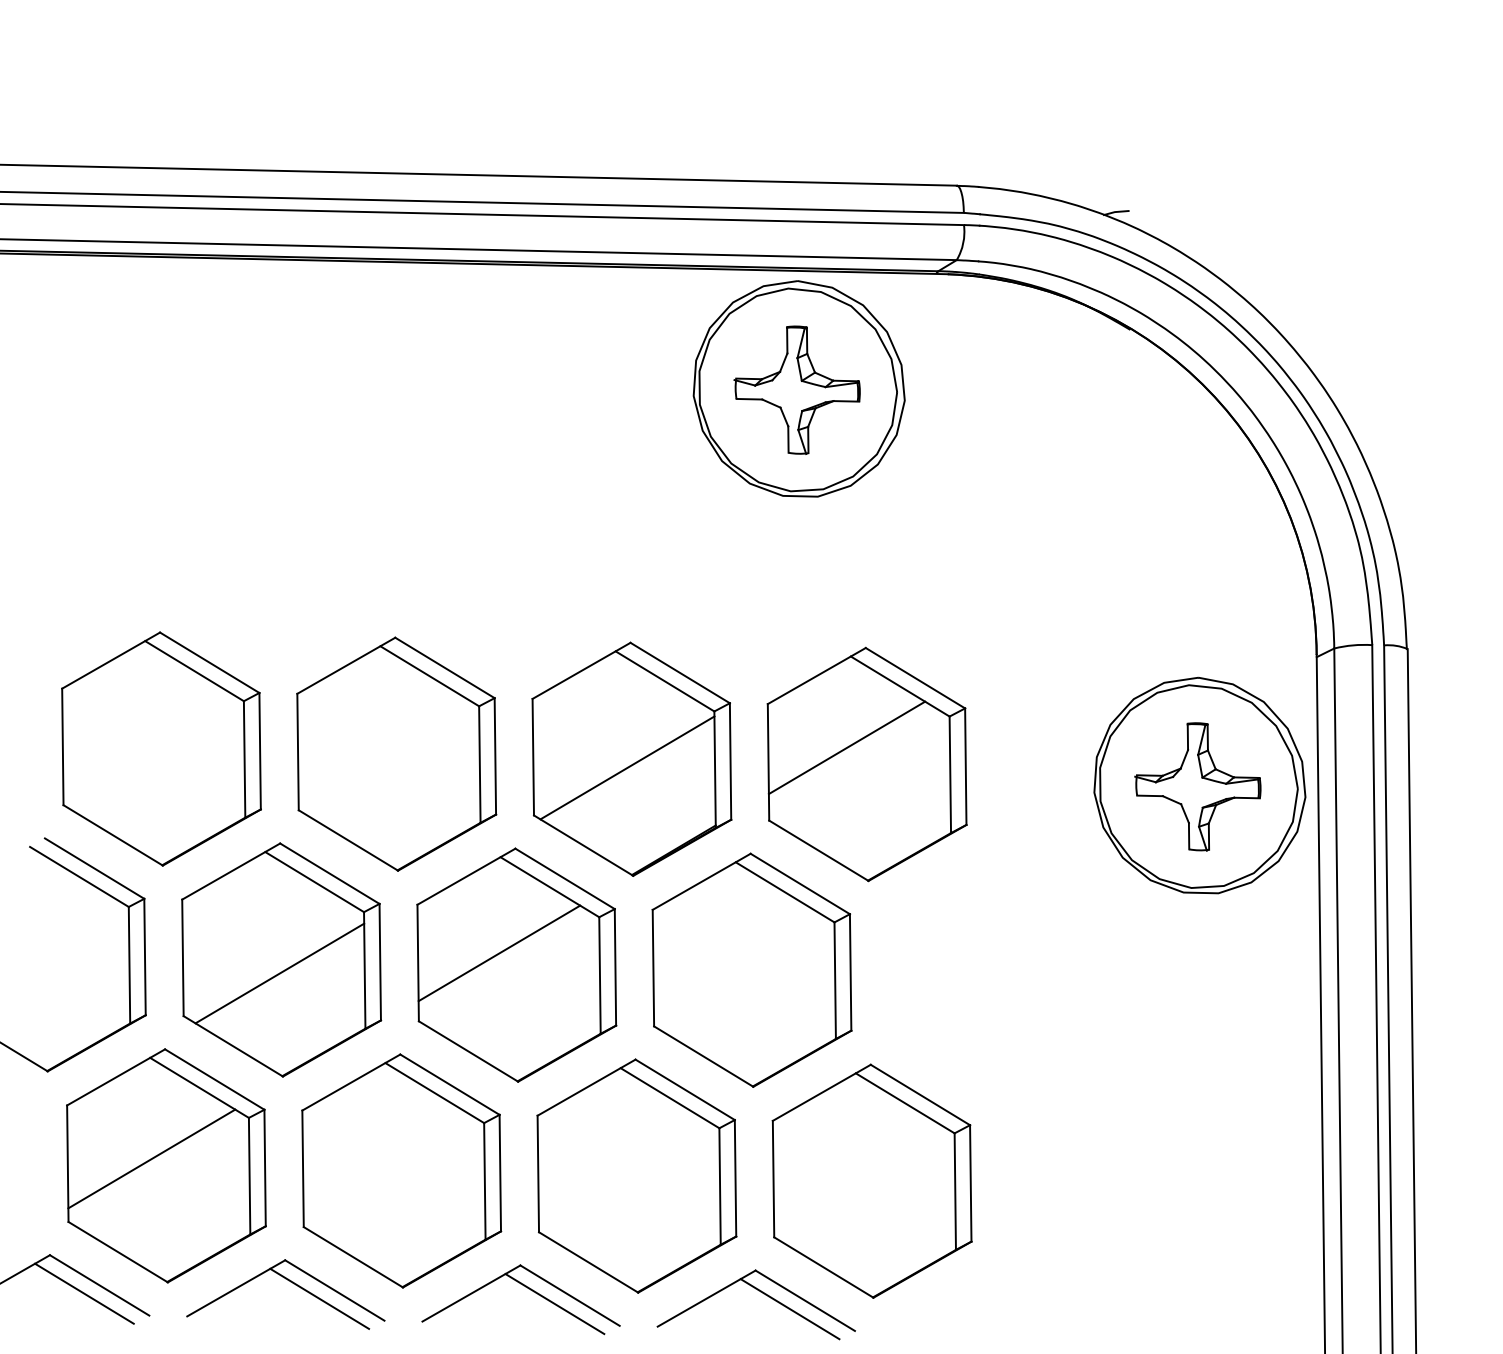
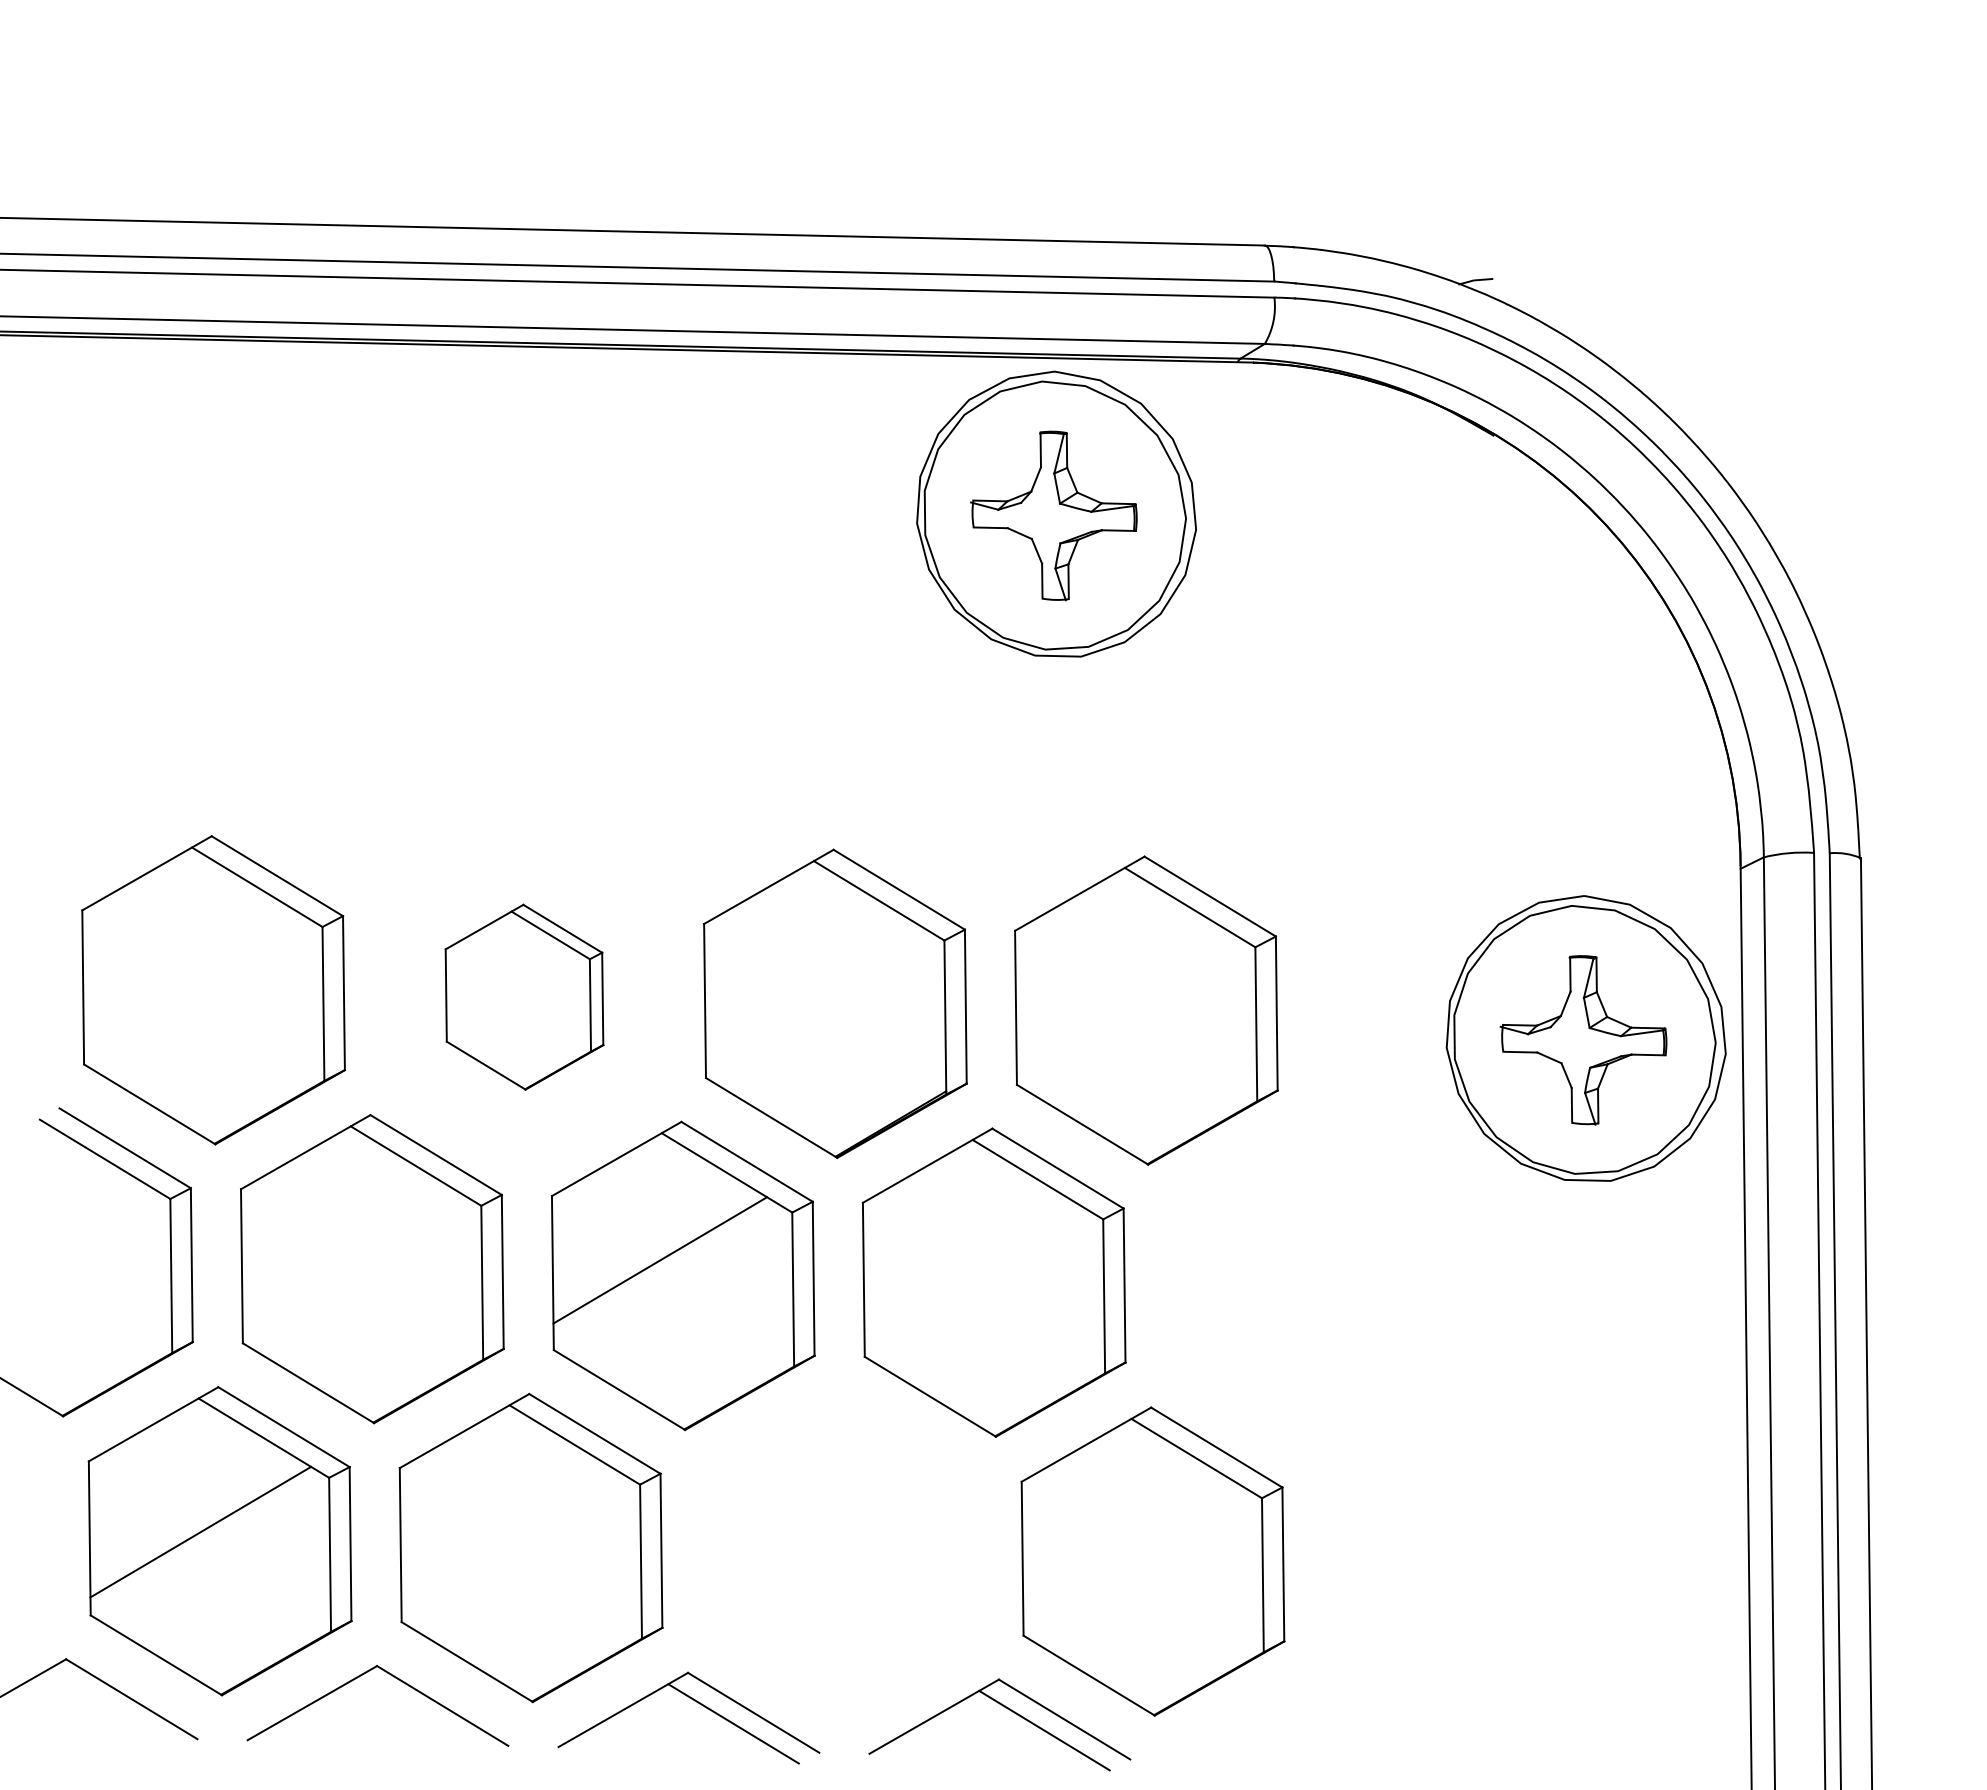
line: (846, 747) -> (1119, 988), removed
part: (396, 754) -> (524, 997), size x0.6
line: (627, 768) -> (829, 1015), removed
line: (279, 973) -> (369, 1286), removed
part: (636, 1175) -> (841, 1554), removed
line: (84, 1293) -> (111, 1709), removed
line: (319, 1298) -> (422, 1716), removed

